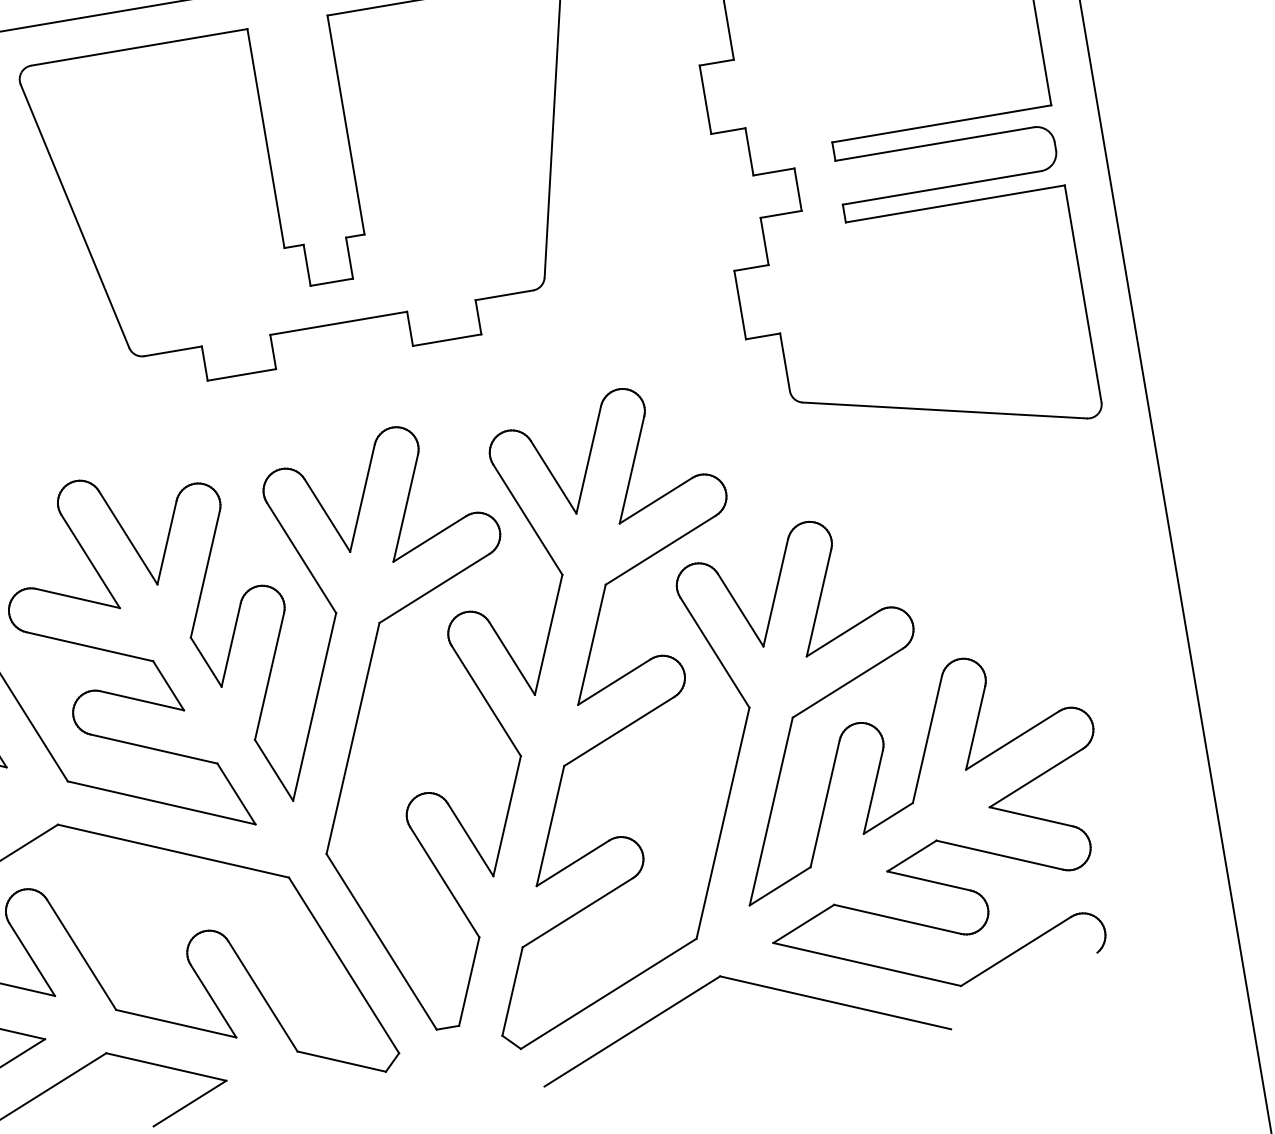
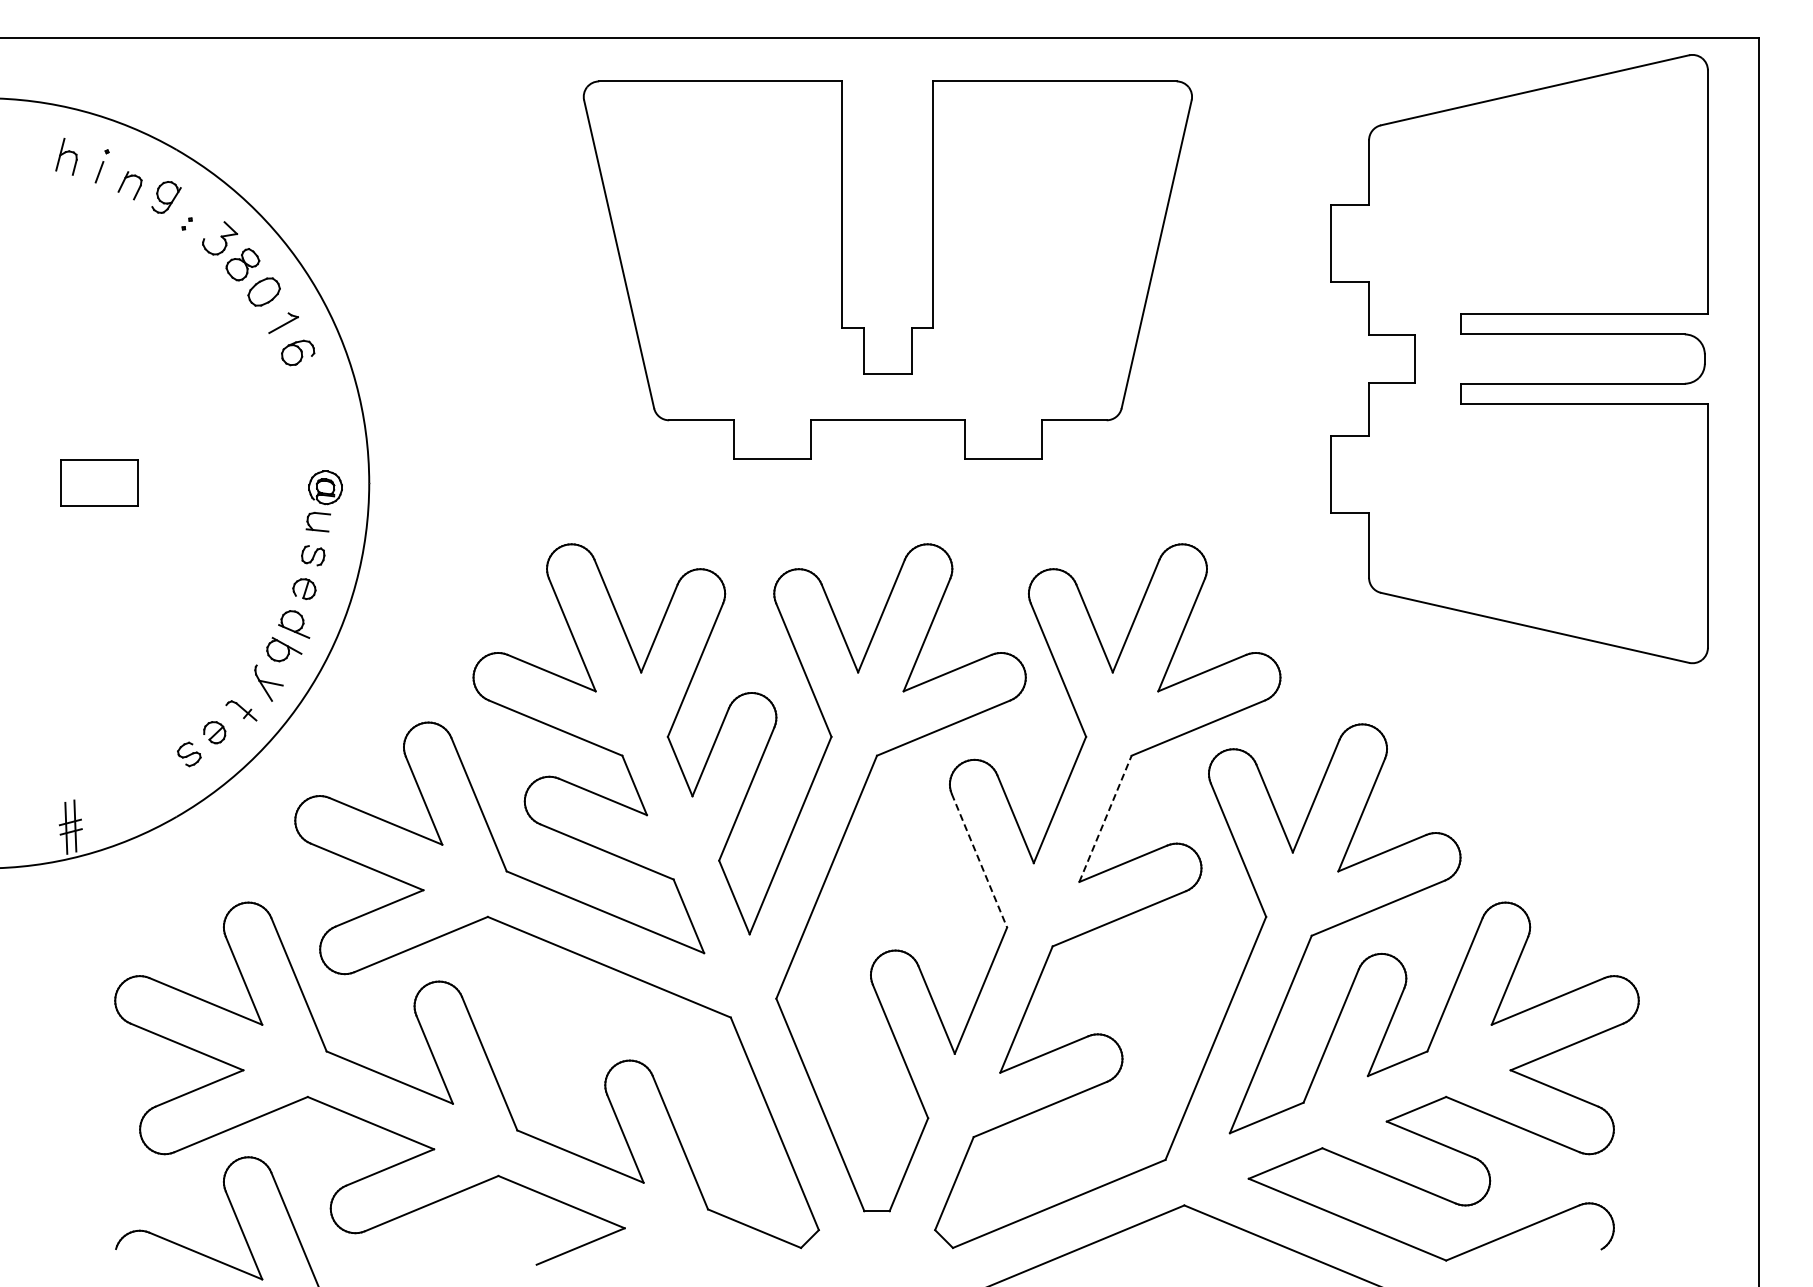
line: (591, 644) -> (1105, 818), solid -> dashed
line: (486, 701) -> (979, 861), solid -> dashed

